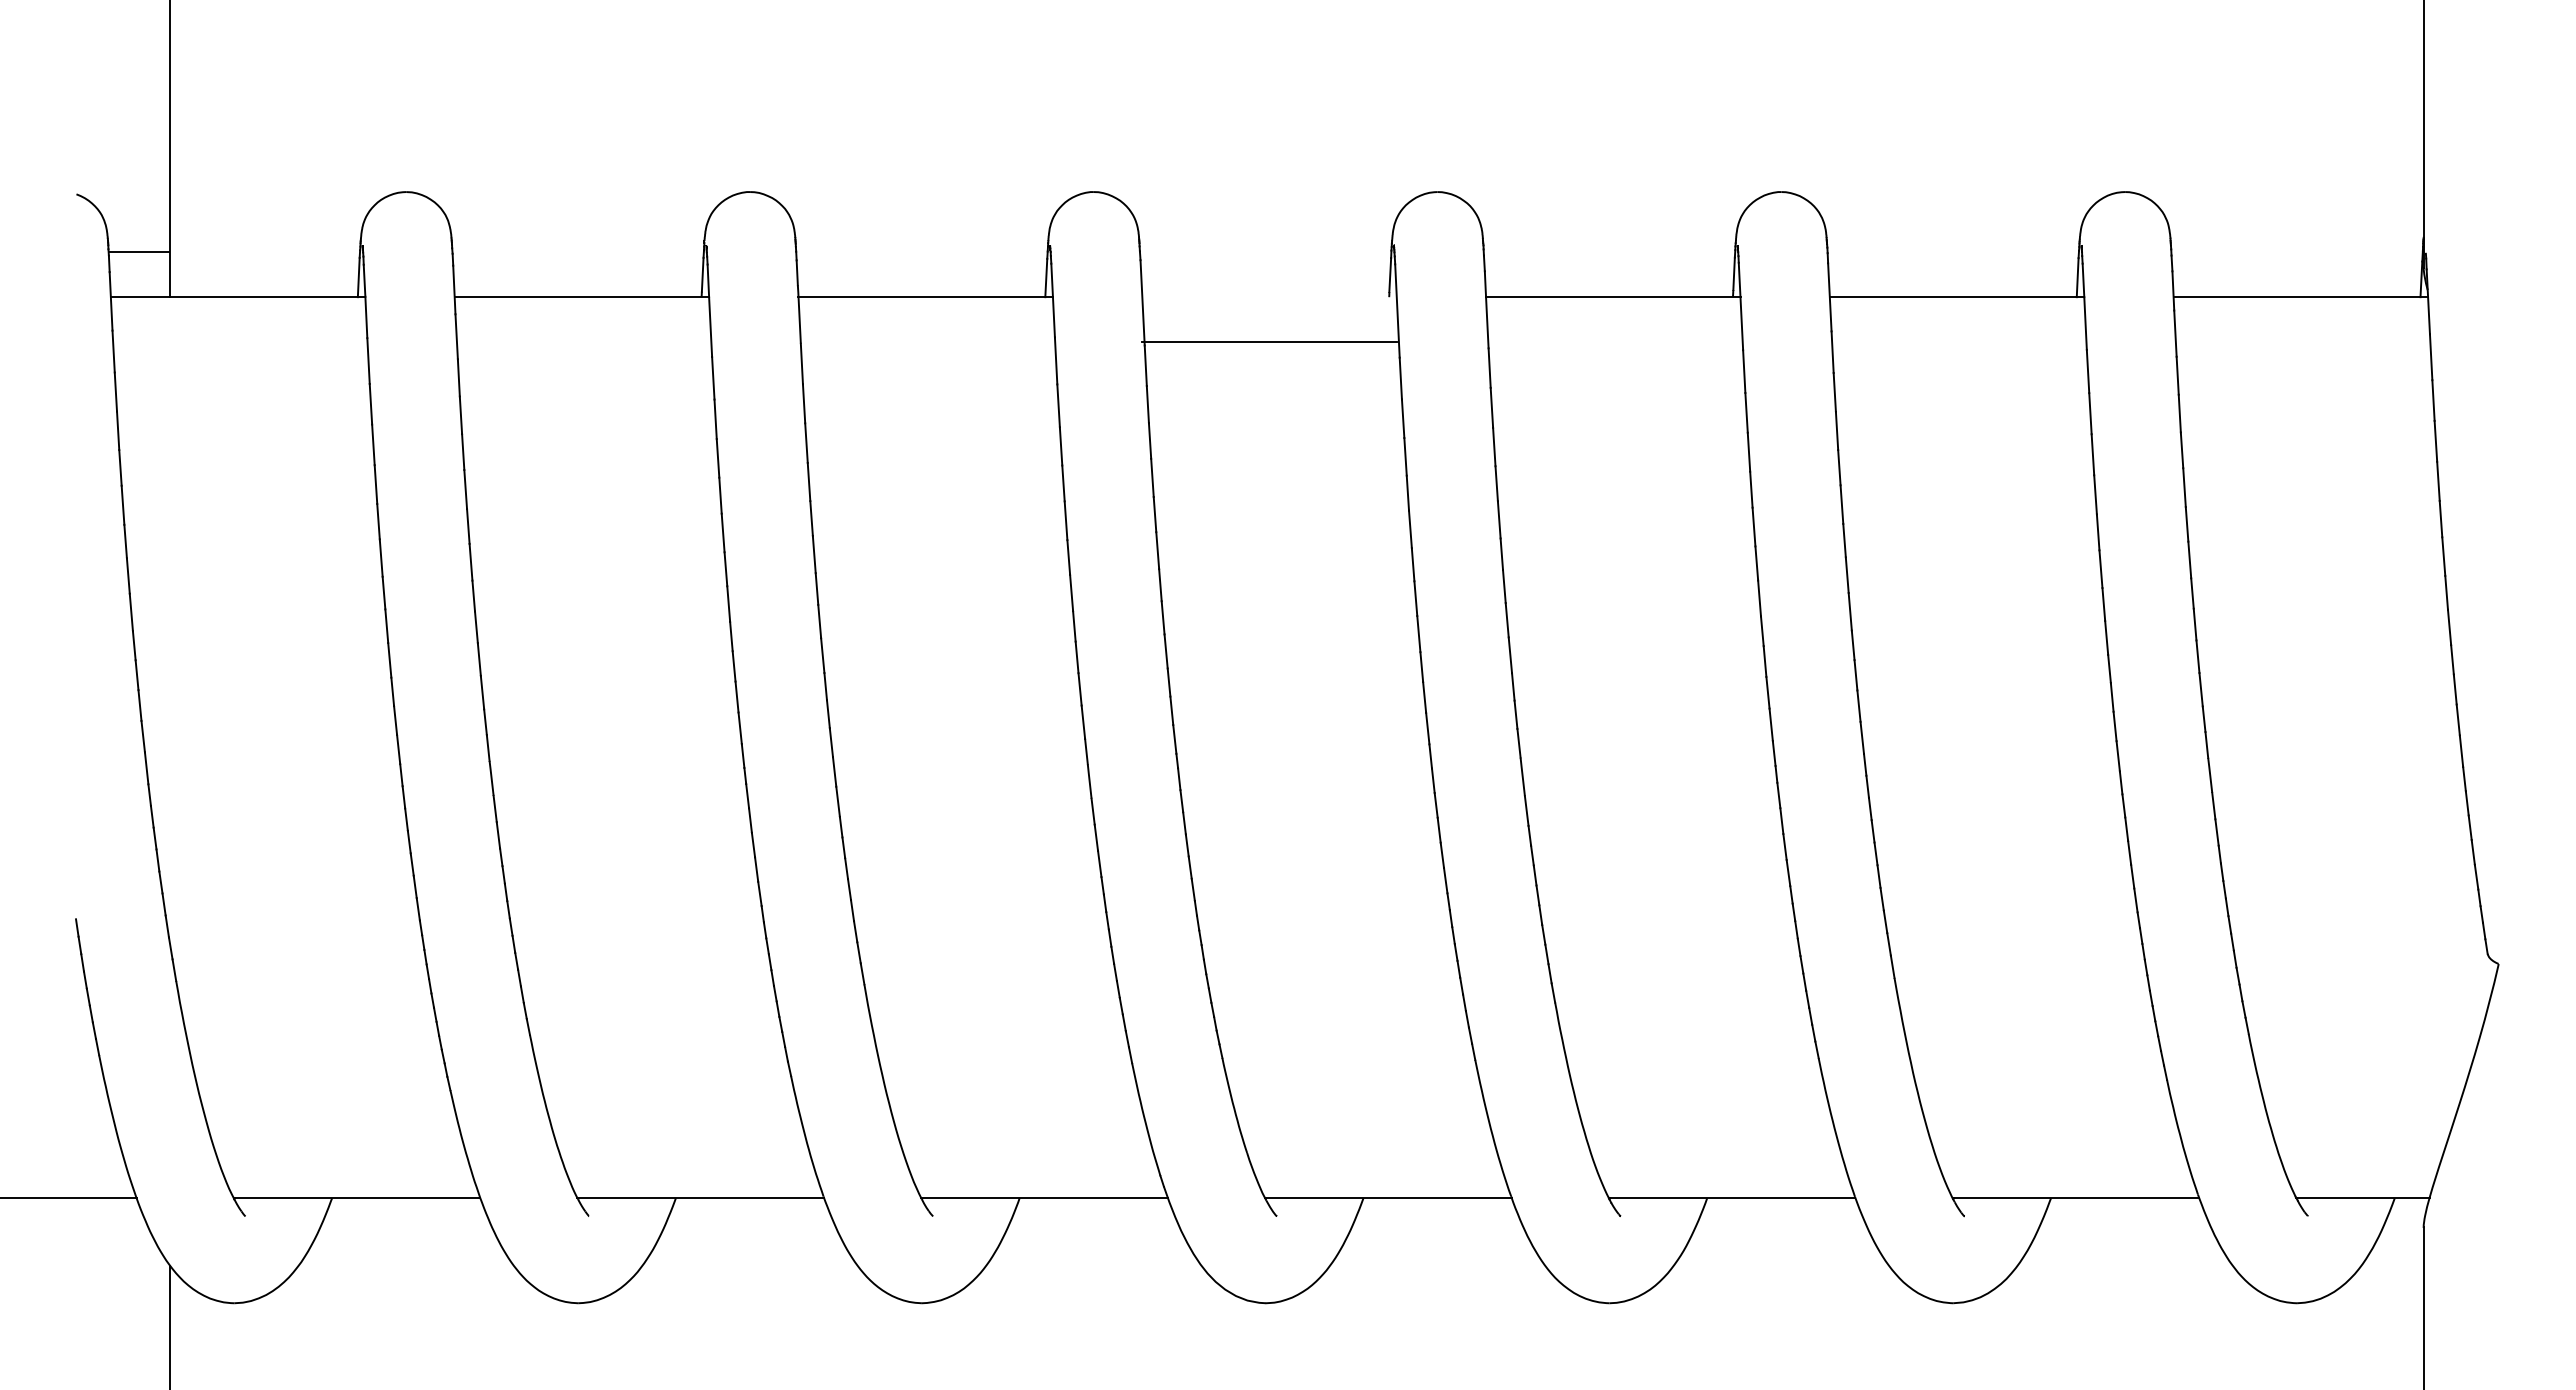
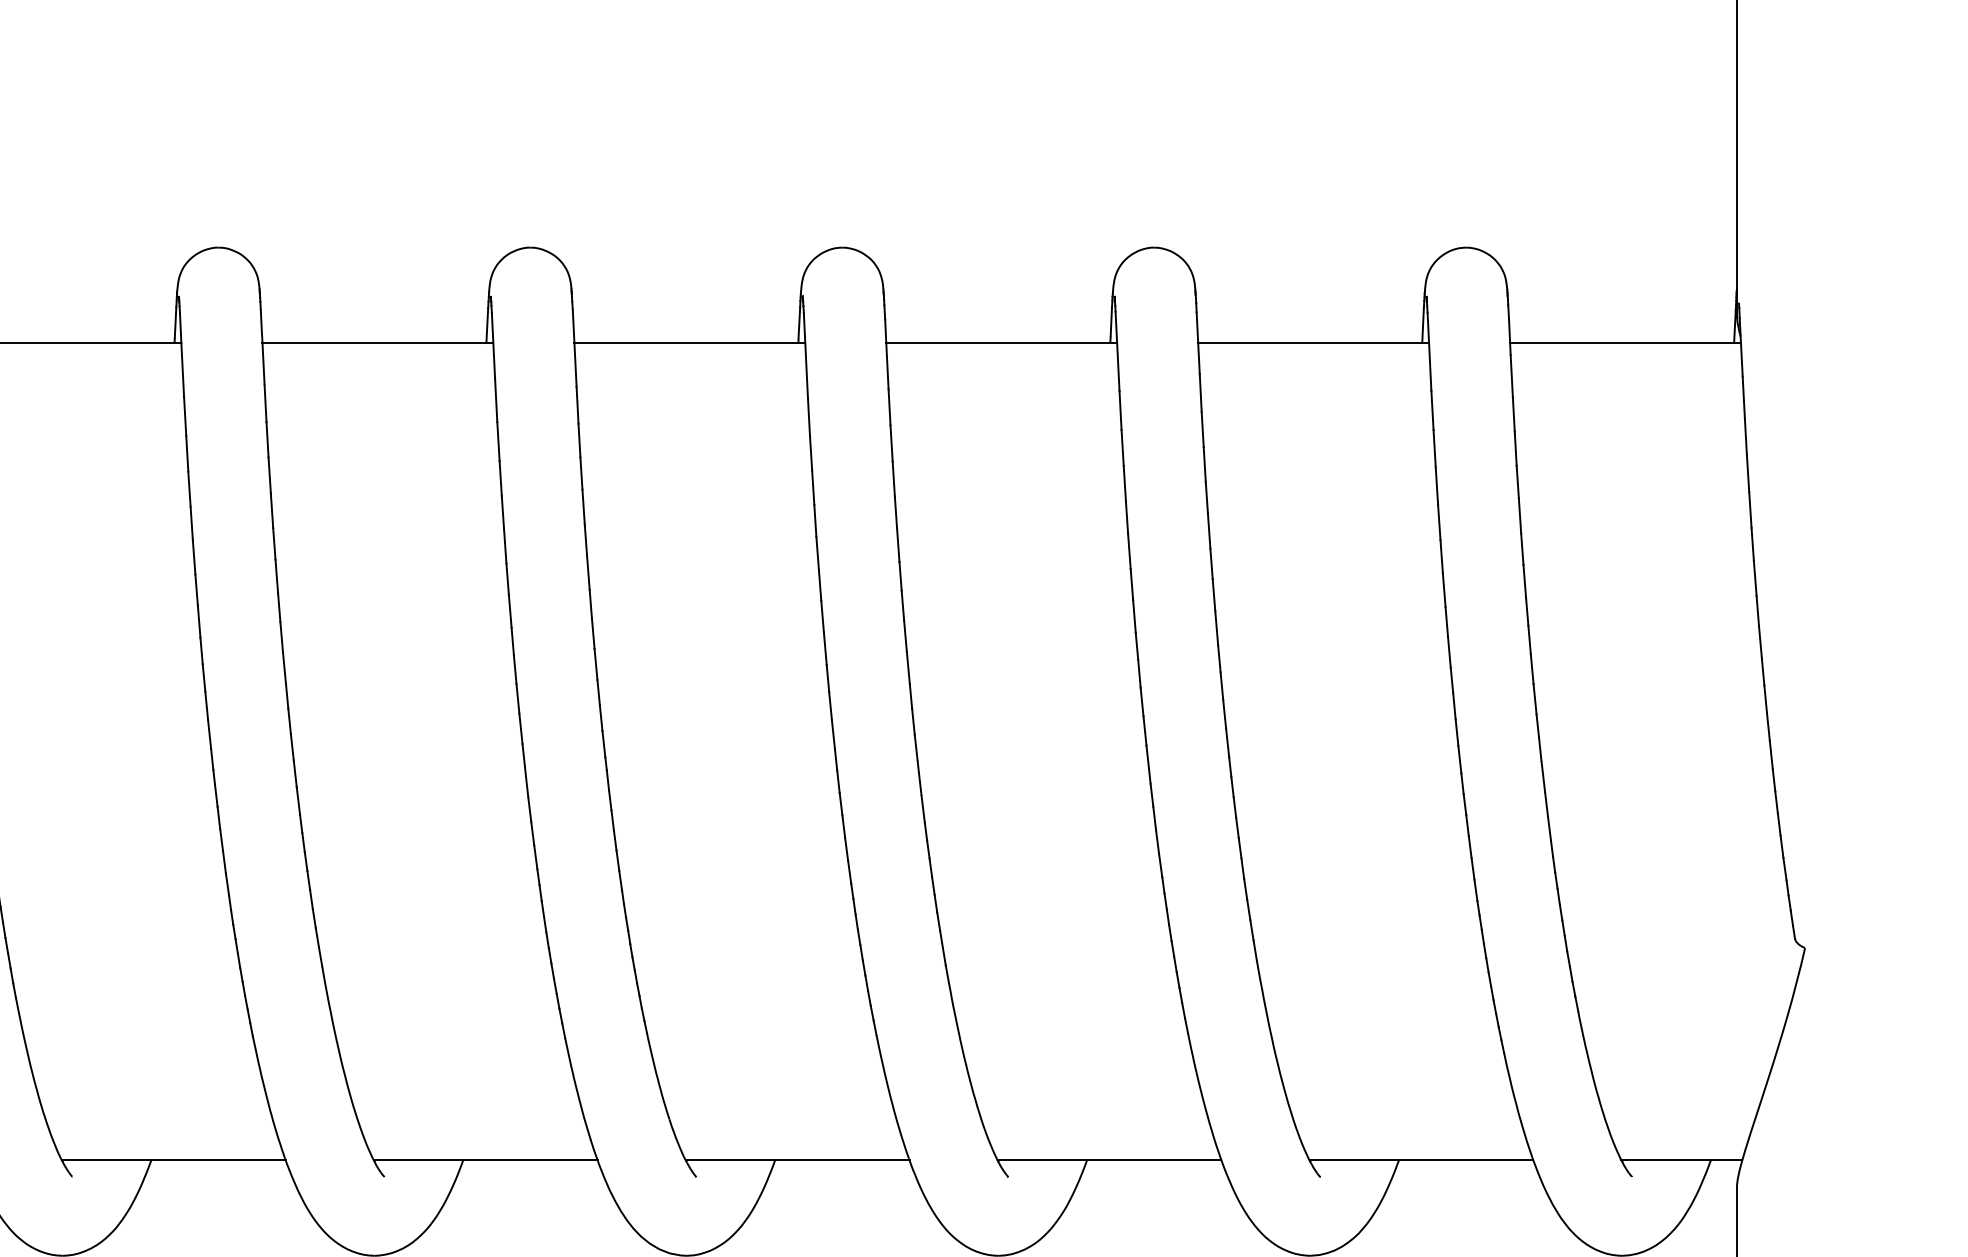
line: (1269, 342) -> (689, 343), moved

